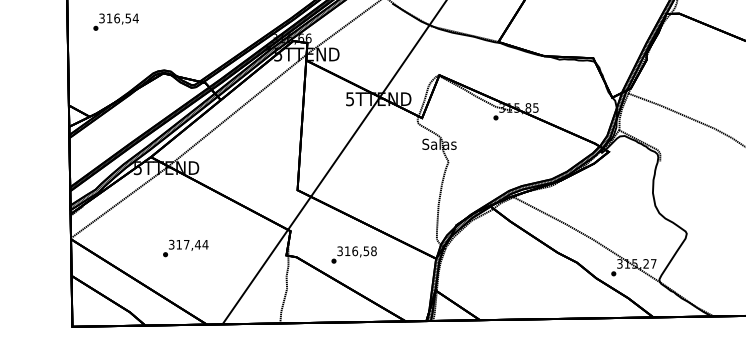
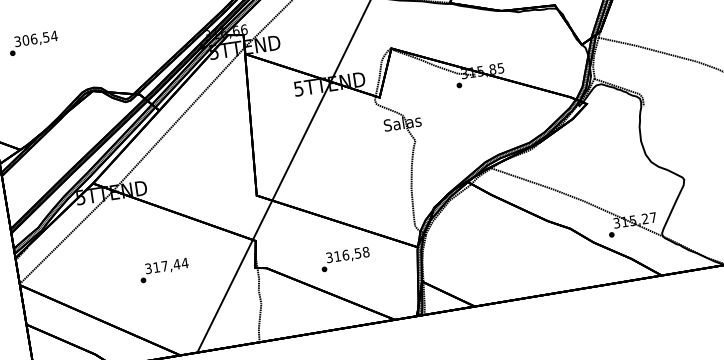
text: (109, 18) -> (25, 40), 316,54 -> 306,54
text: (185, 248) -> (164, 270), moved
text: (353, 254) -> (344, 258), moved

